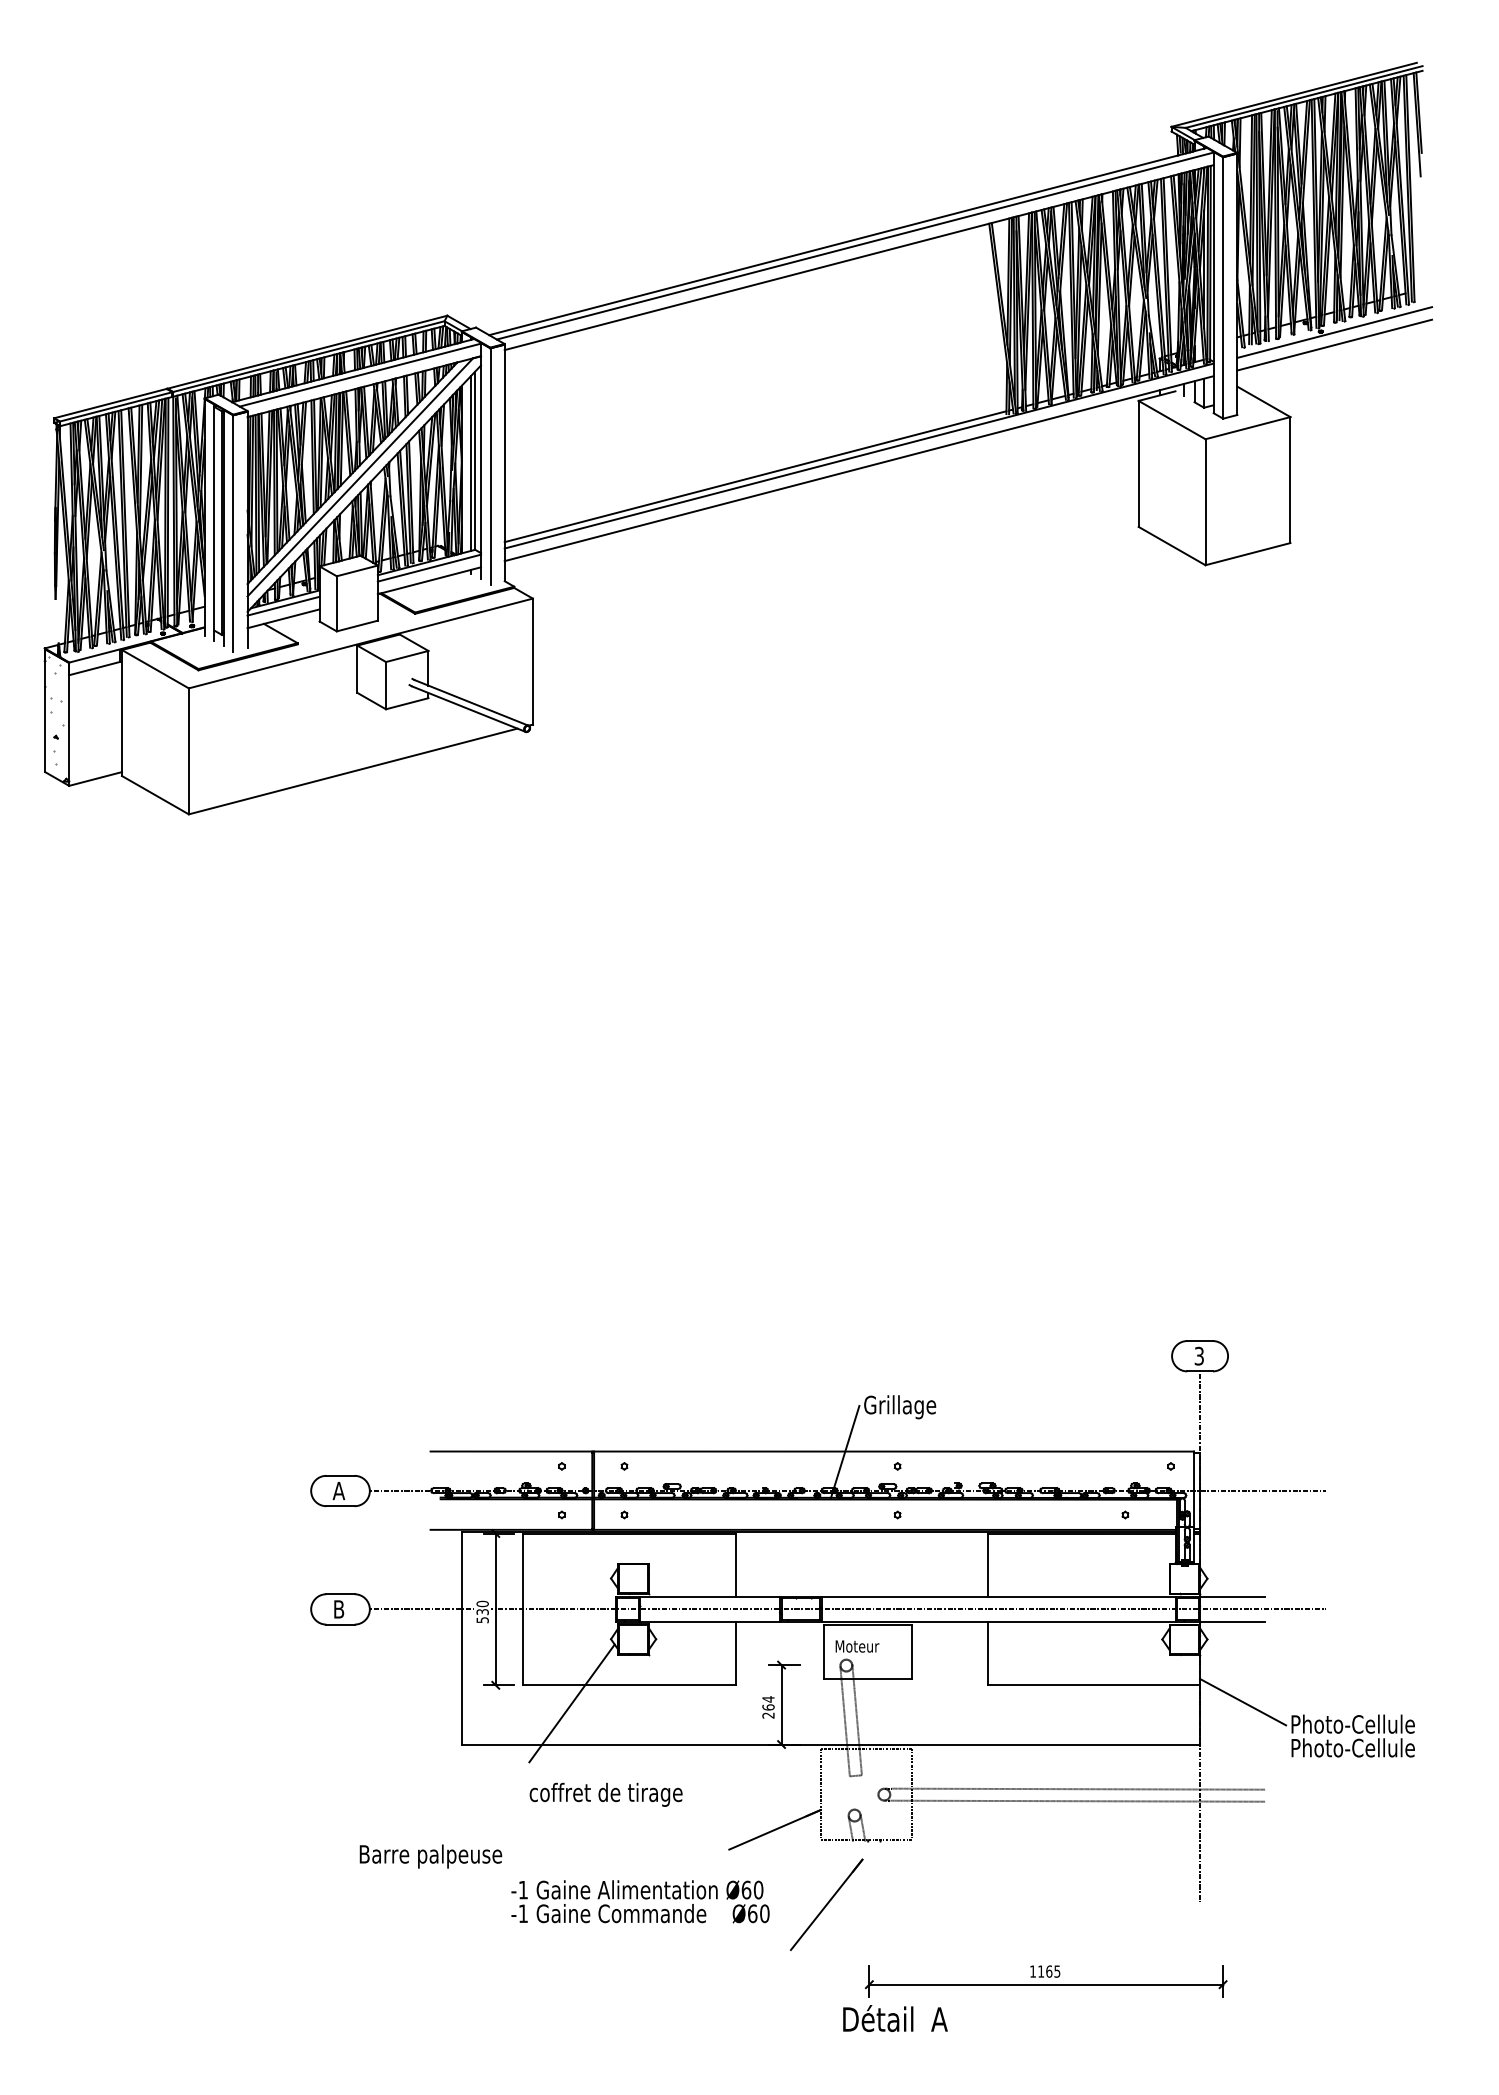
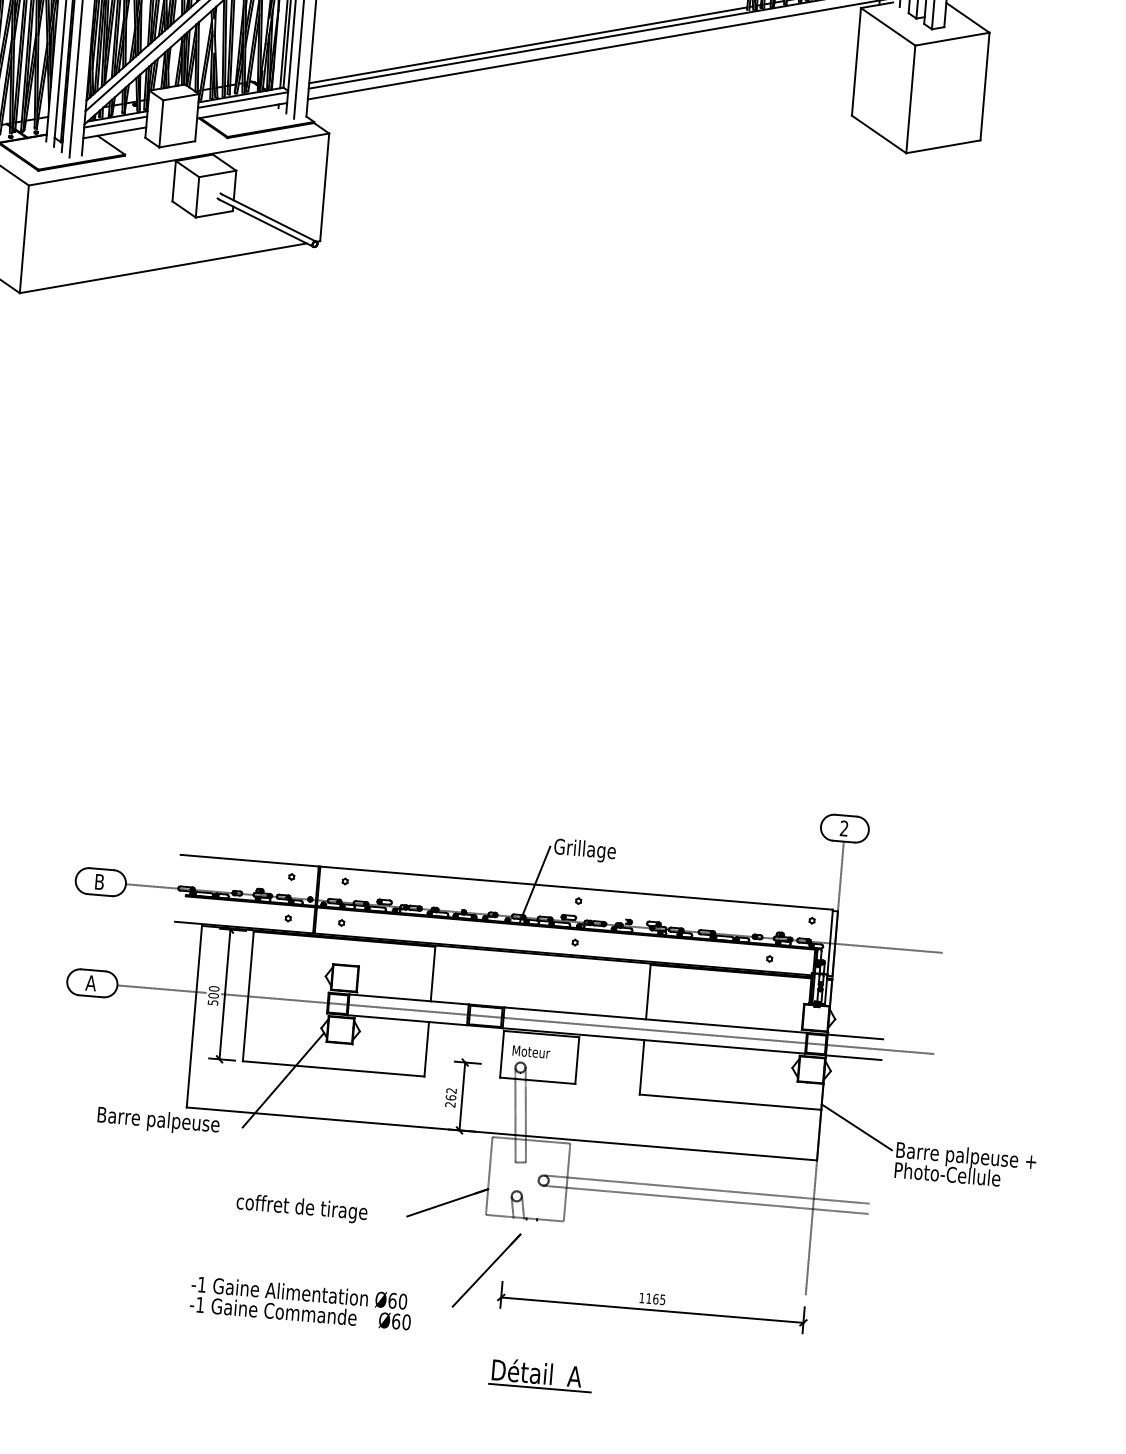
text: (1198, 1356) -> (843, 828), 3 -> 2
text: (338, 1491) -> (99, 882), A -> B
text: (338, 1609) -> (90, 983), B -> A
text: (482, 1612) -> (213, 996), 530 -> 500
text: (768, 1699) -> (451, 1090), 264 -> 262
text: (1373, 1726) -> (966, 1157), Photo-Cellule -> Barre palpeuse +
text: (605, 1794) -> (301, 1208), moved
text: (430, 1856) -> (158, 1121), moved
text: (640, 1901) -> (301, 1302), moved
part: (1046, 1981) -> (652, 1307), moved
line: (899, 2036) -> (539, 1388), added

